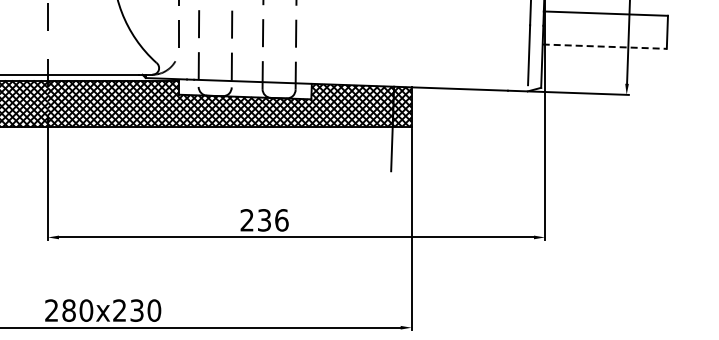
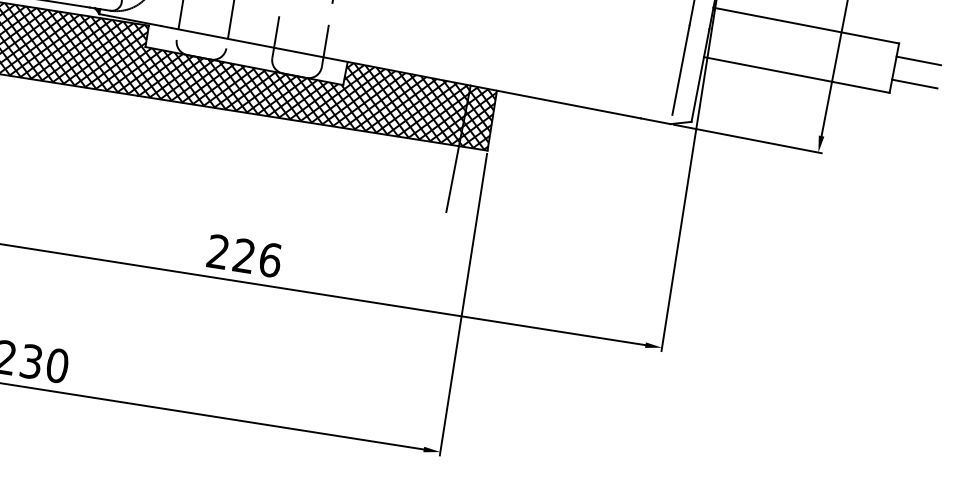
line: (682, 24) -> (918, 59), added
line: (682, 40) -> (915, 84), added
line: (605, 46) -> (797, 74), dashed -> solid
text: (264, 220) -> (244, 256), 236 -> 226

